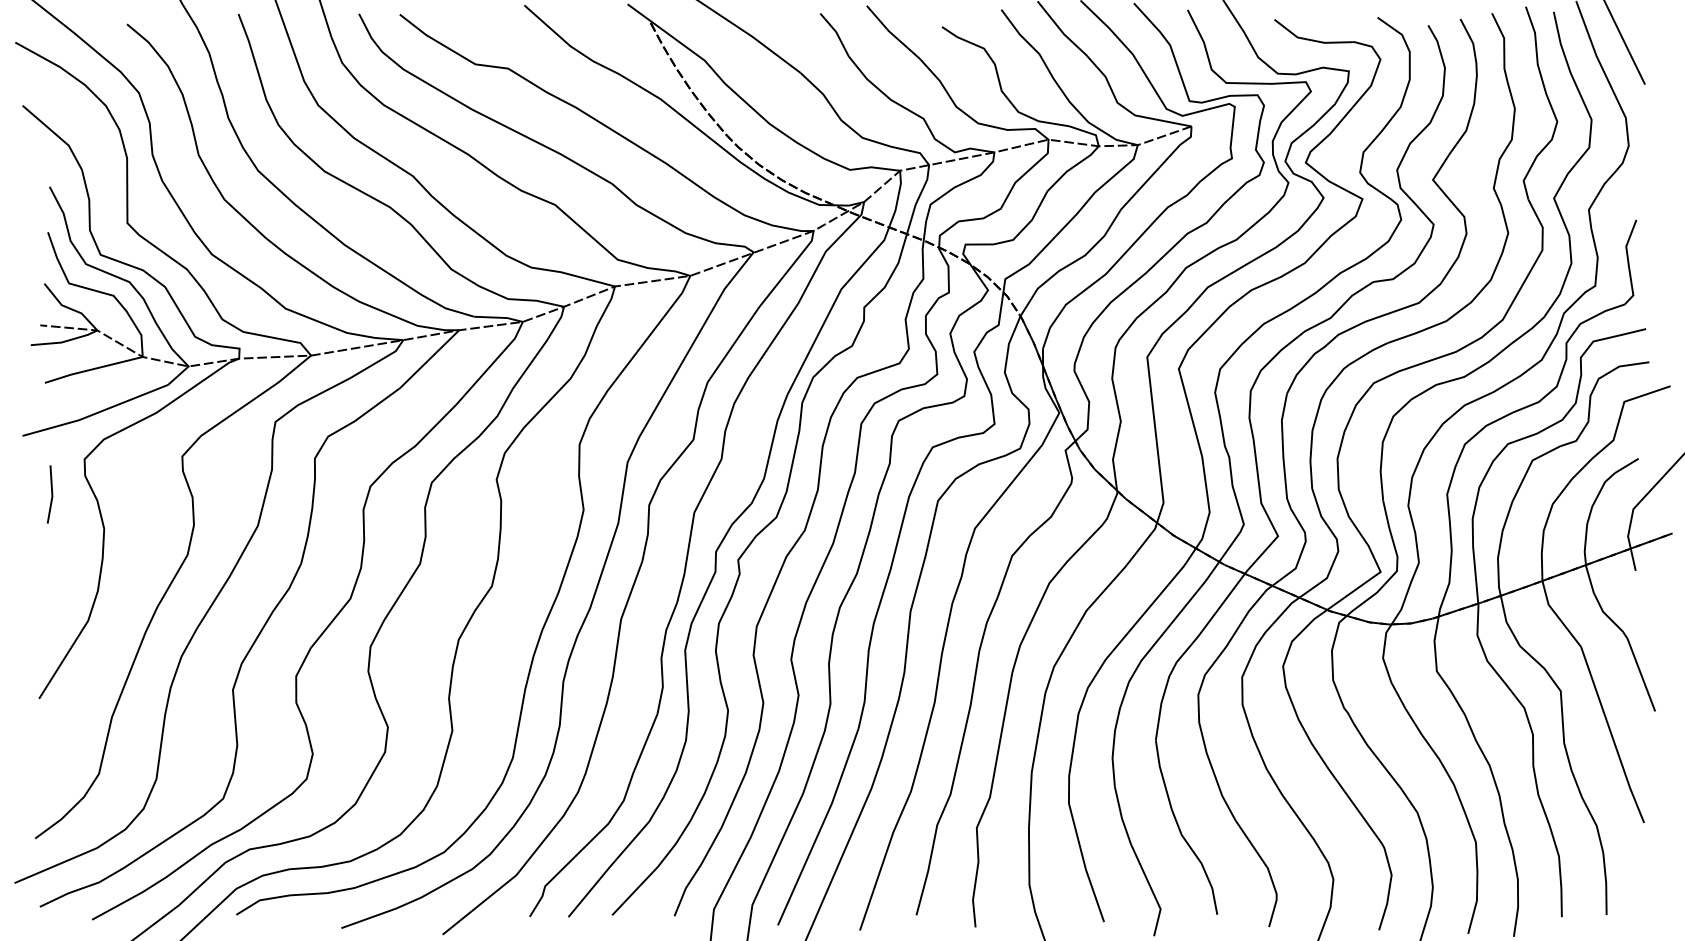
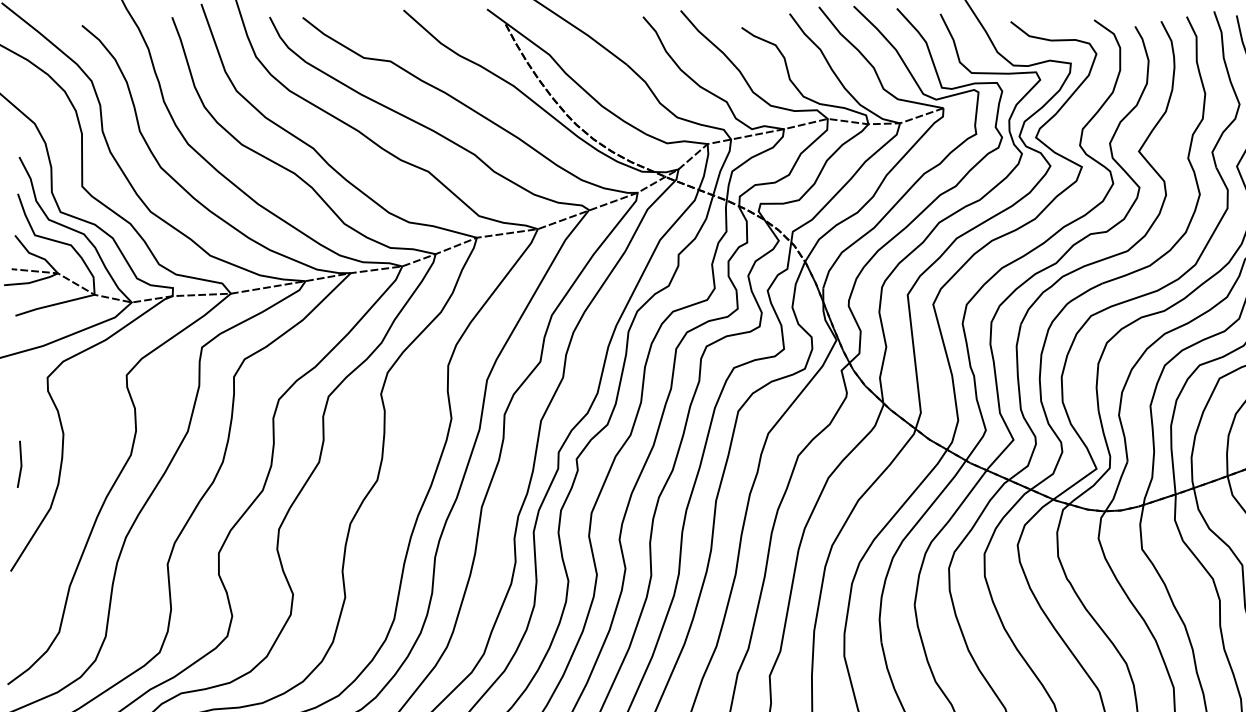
line: (51, 494) -> (20, 464), moved

